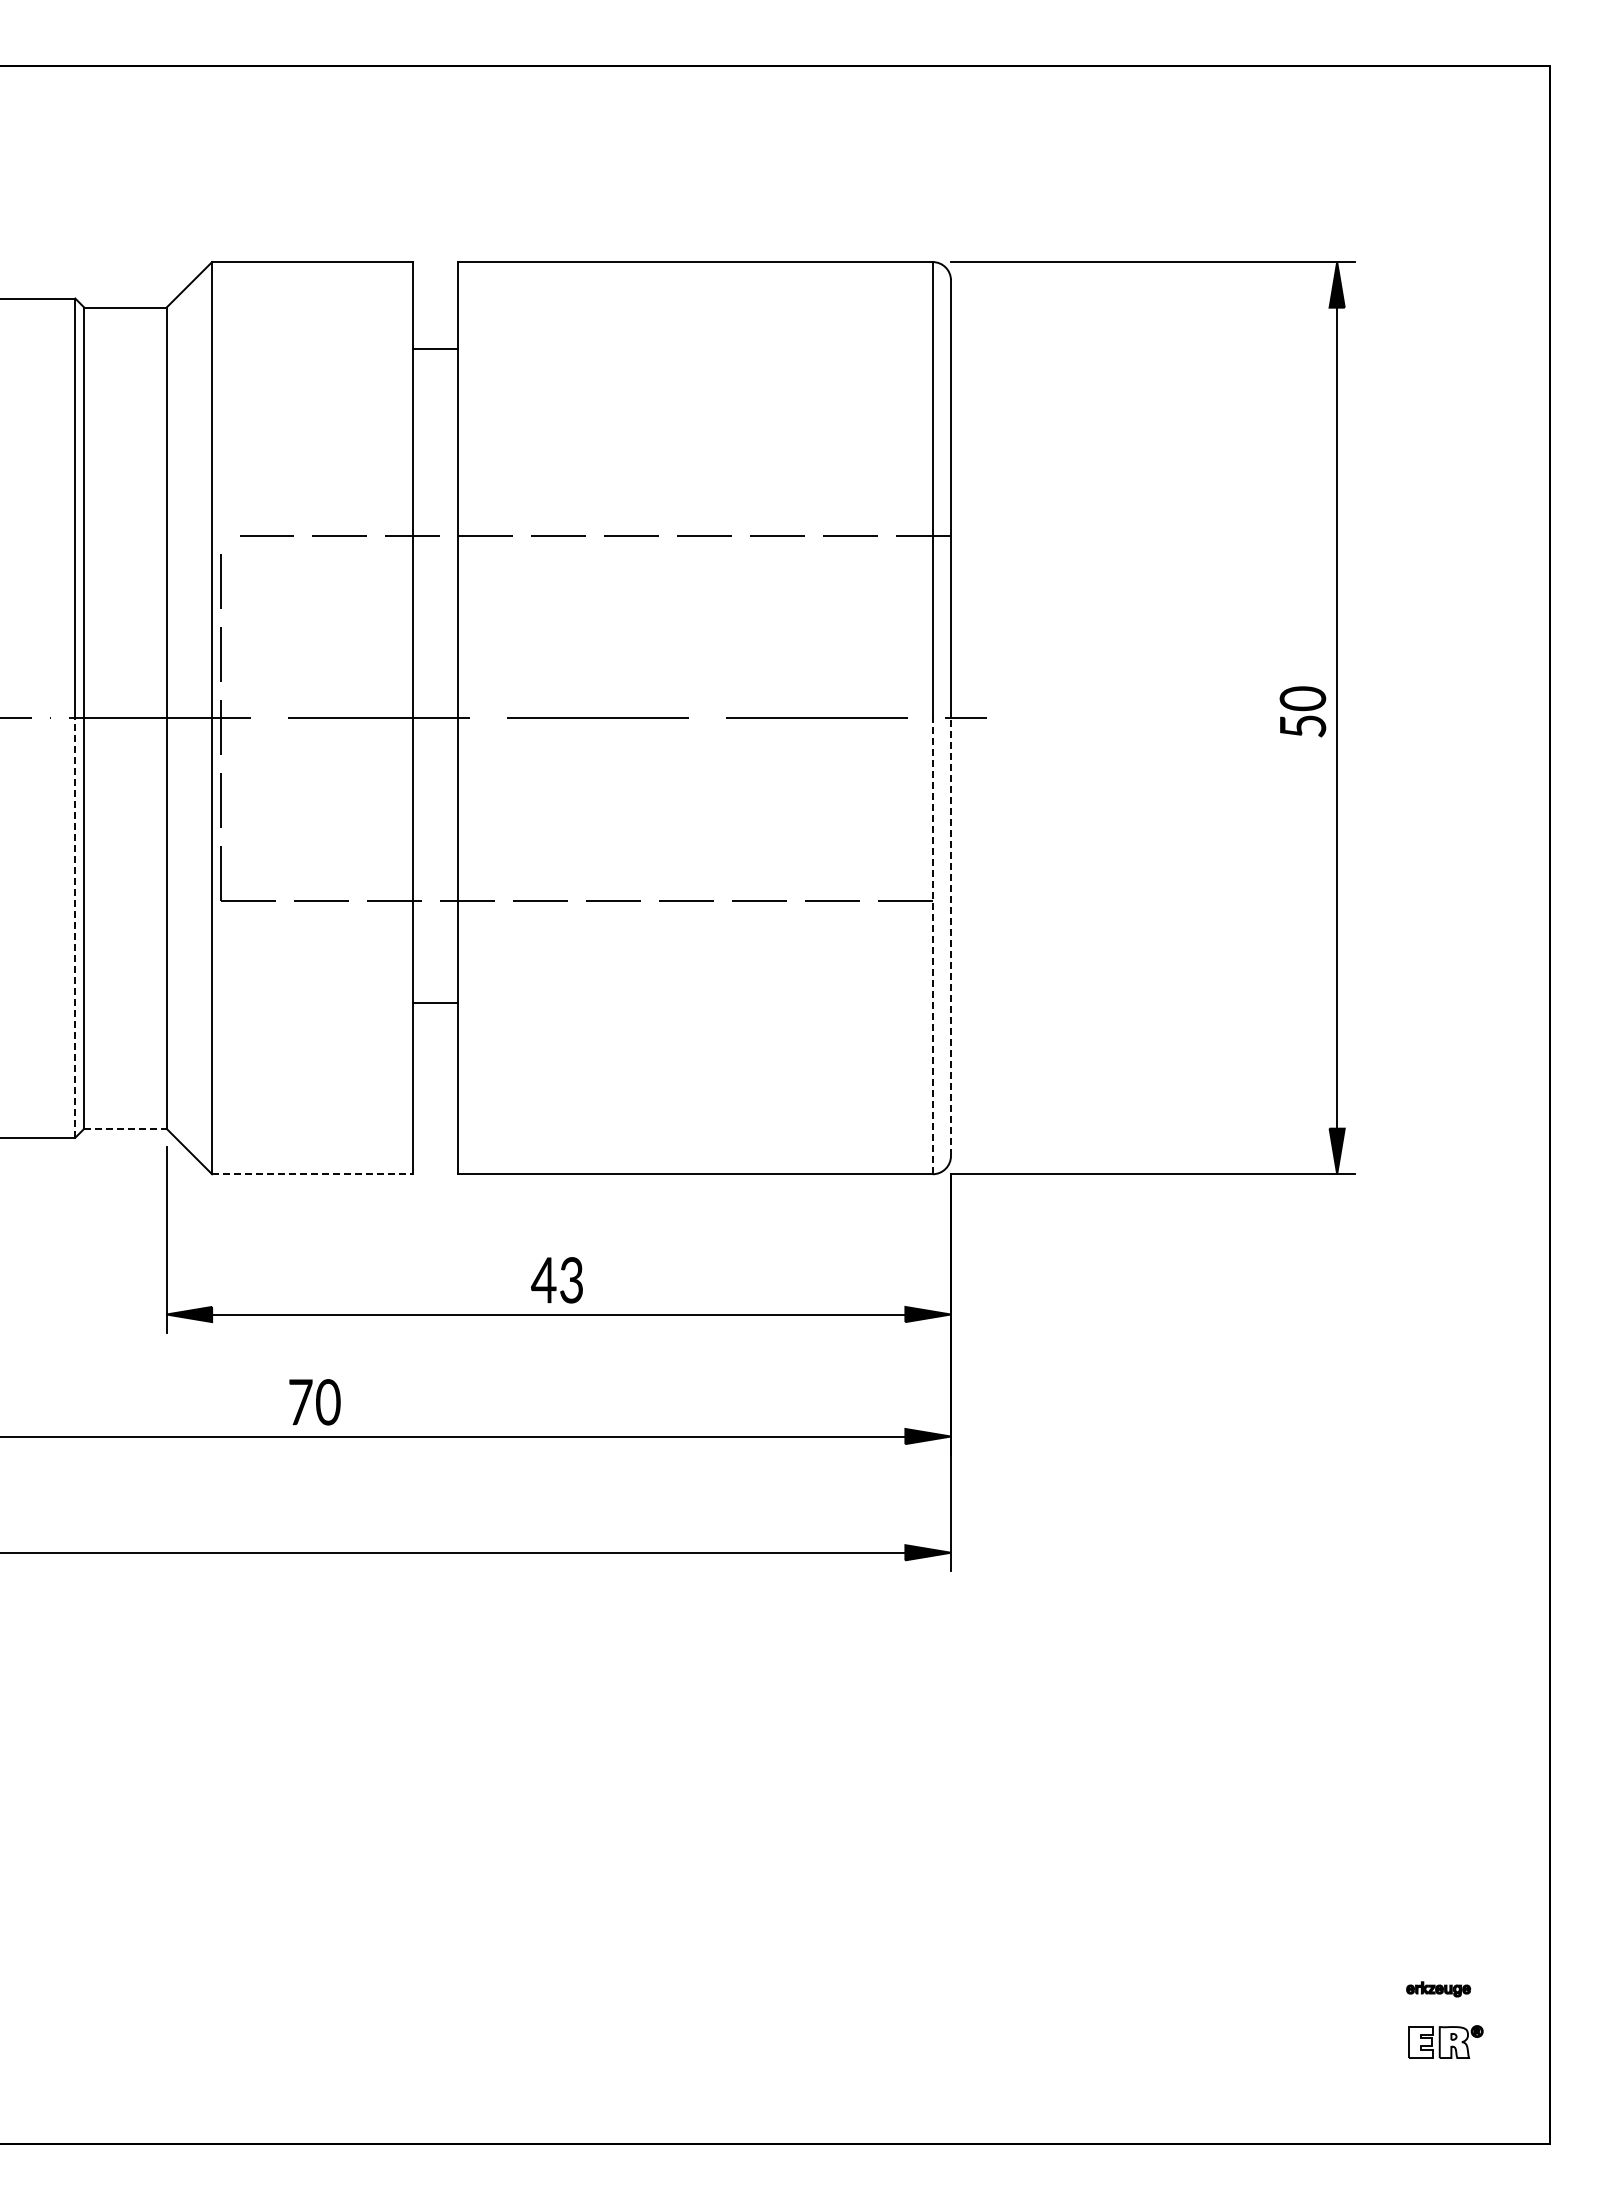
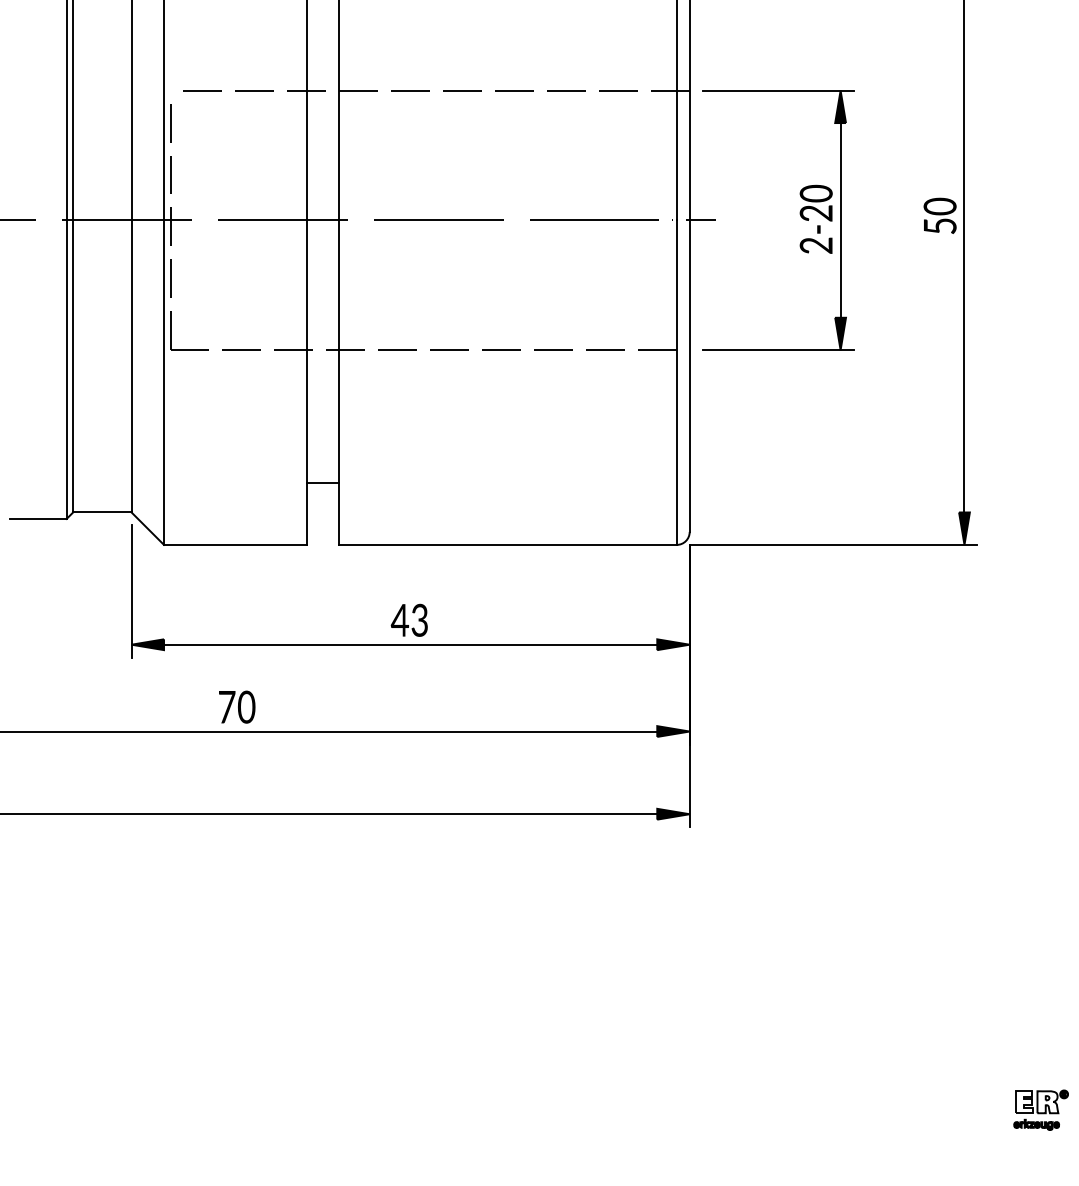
part: (1105, 709) -> (799, 214), added
line: (75, 927) -> (66, 369), dashed -> solid
line: (950, 937) -> (689, 376), dashed -> solid
line: (932, 945) -> (676, 382), dashed -> solid
line: (435, 1002) -> (322, 483), moved
line: (125, 1128) -> (102, 512), dashed -> solid
line: (312, 1174) -> (235, 545), dashed -> solid
part: (1445, 2041) -> (1041, 1101), moved

